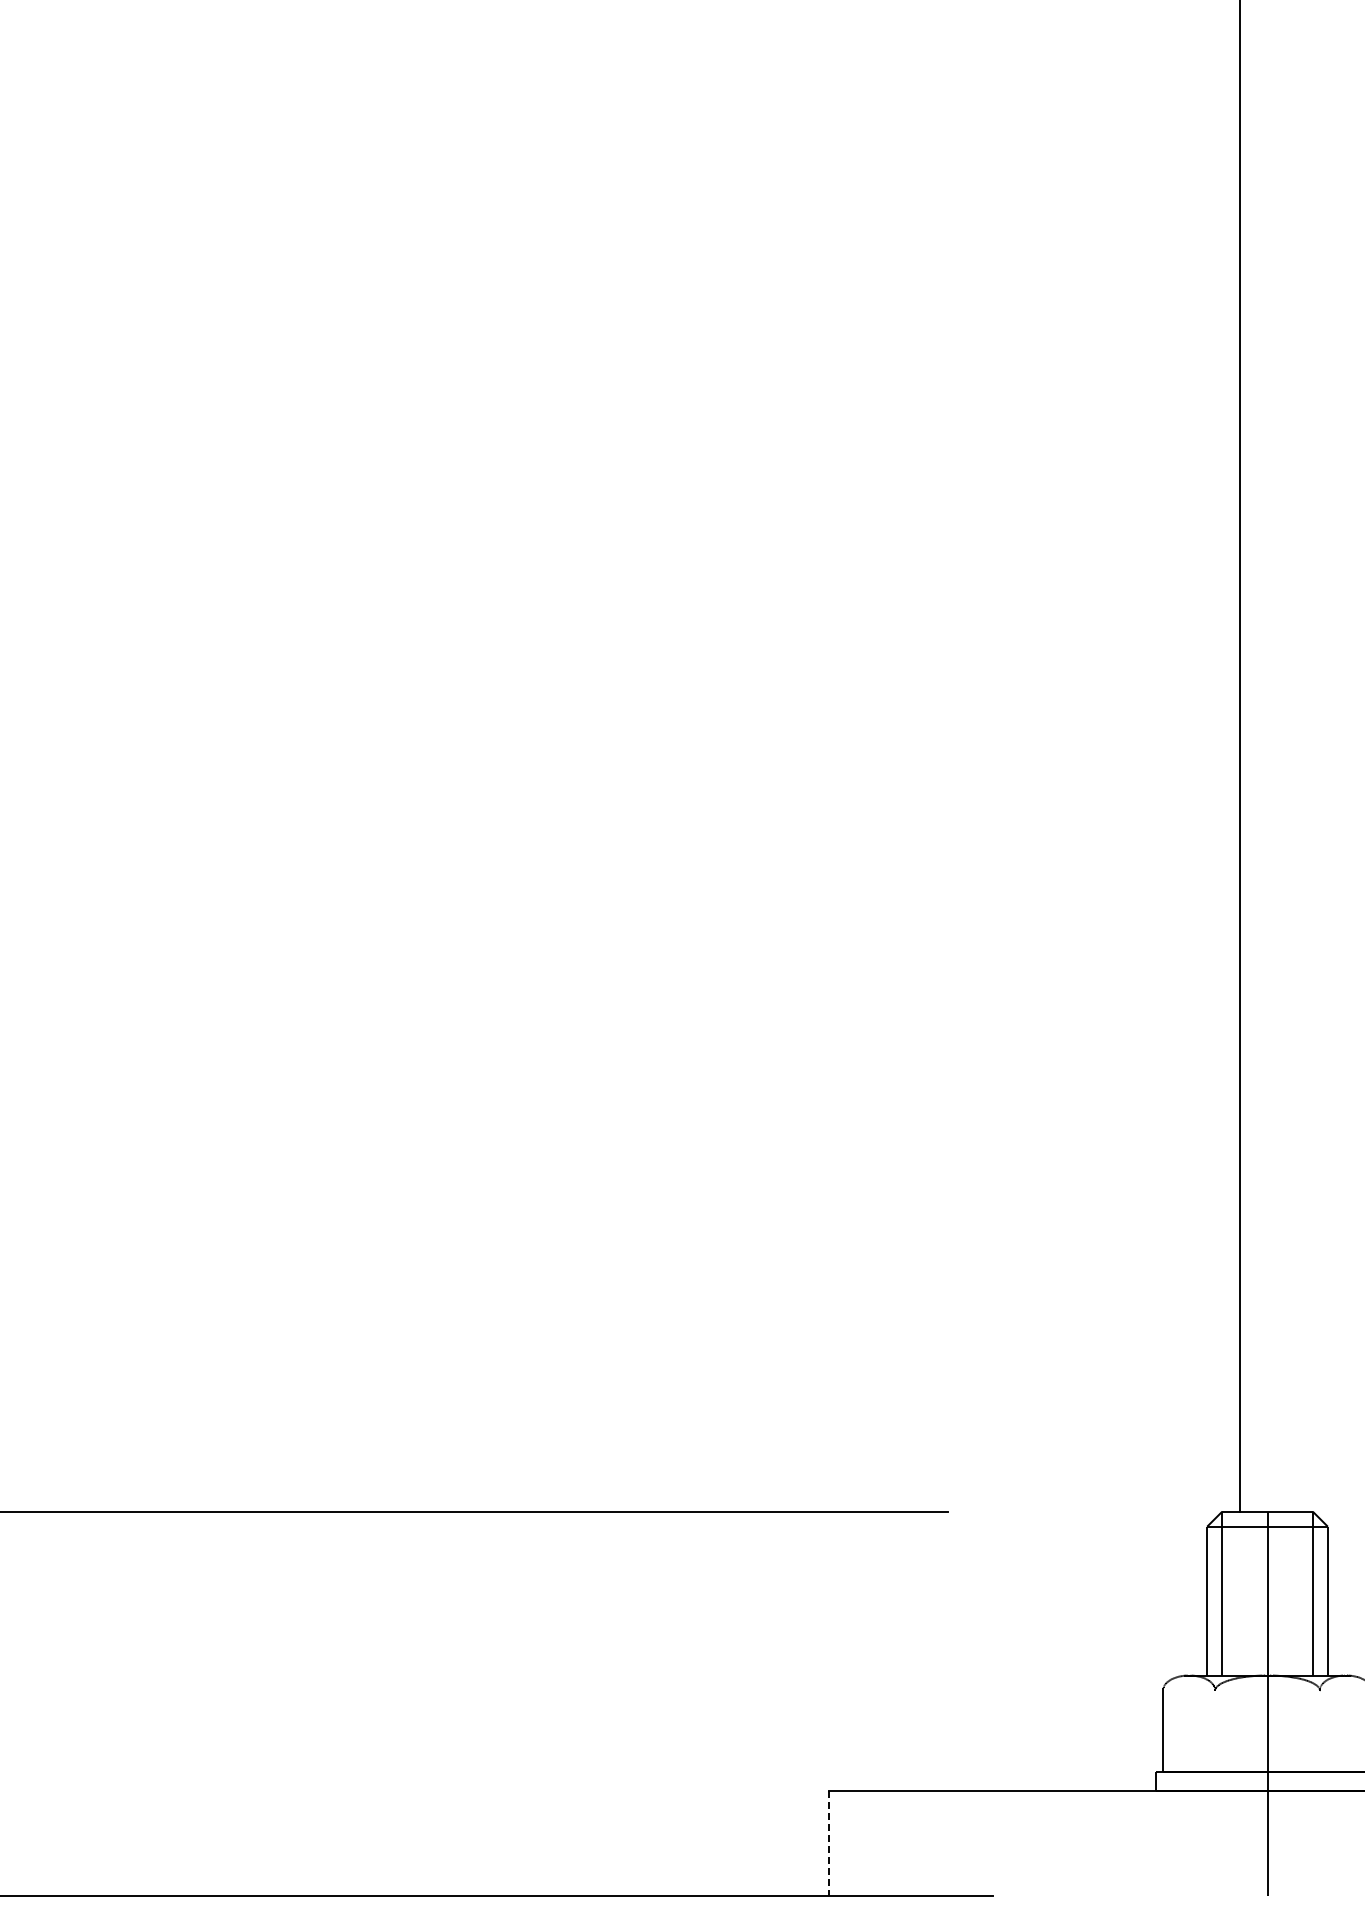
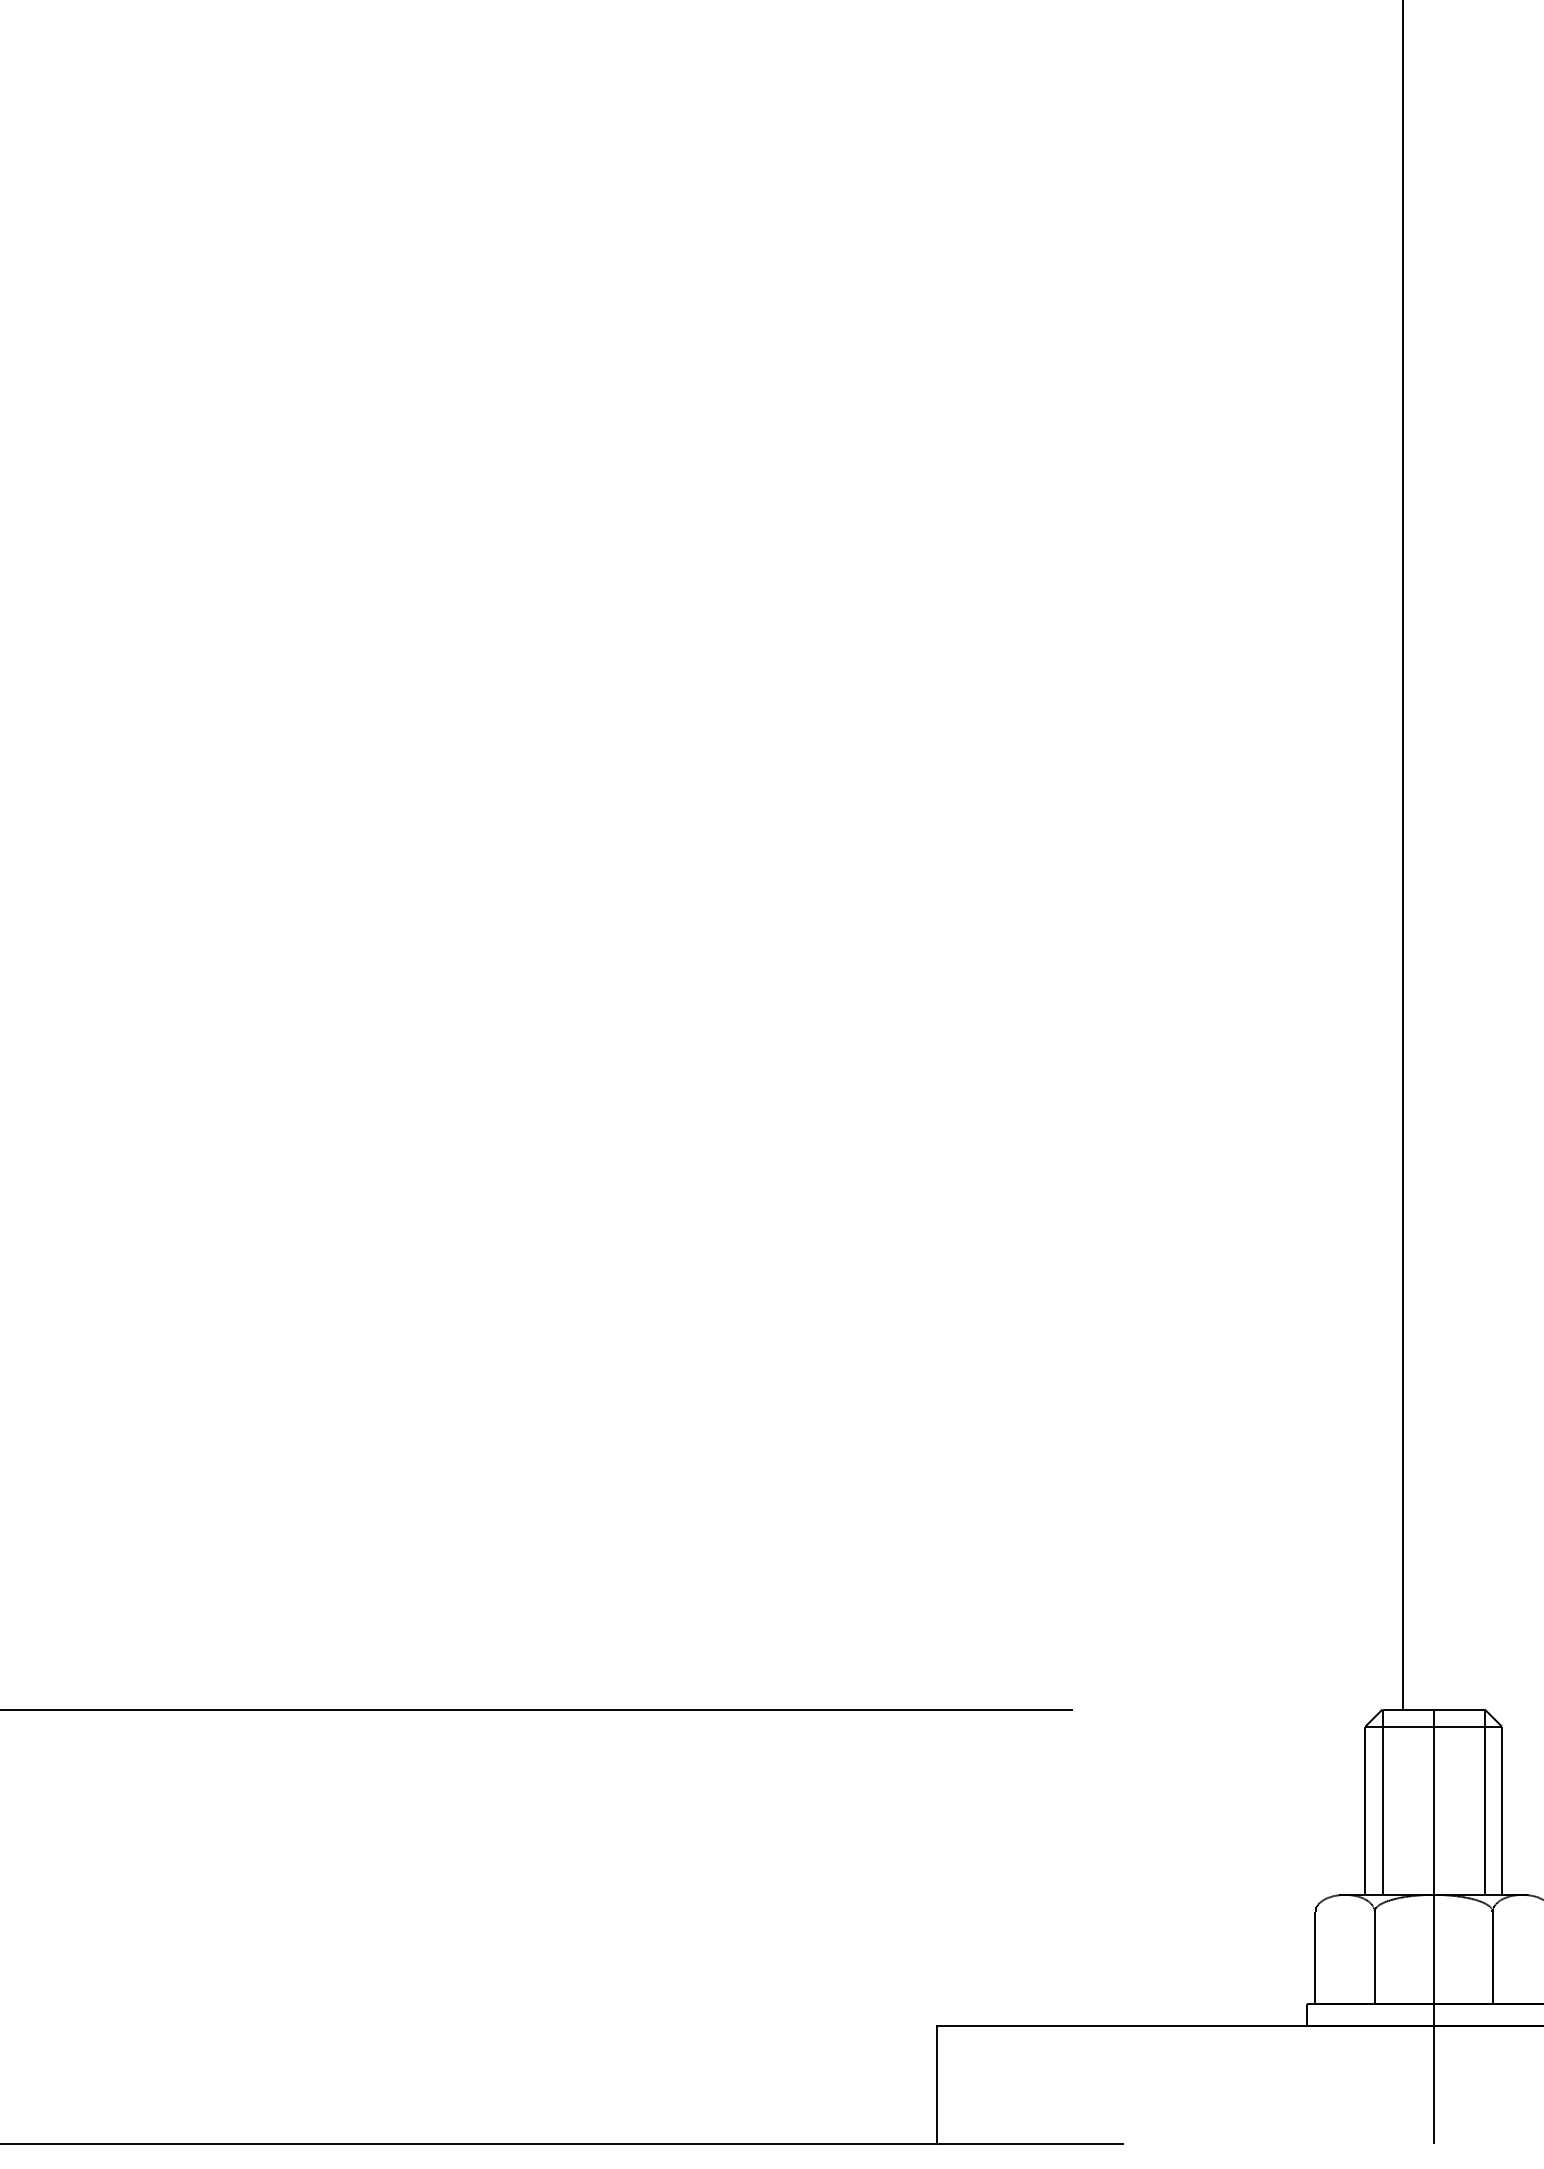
line: (1215, 1731) -> (1374, 1958), added
line: (1319, 1731) -> (1492, 1958), added
line: (828, 1843) -> (937, 2084), dashed -> solid

